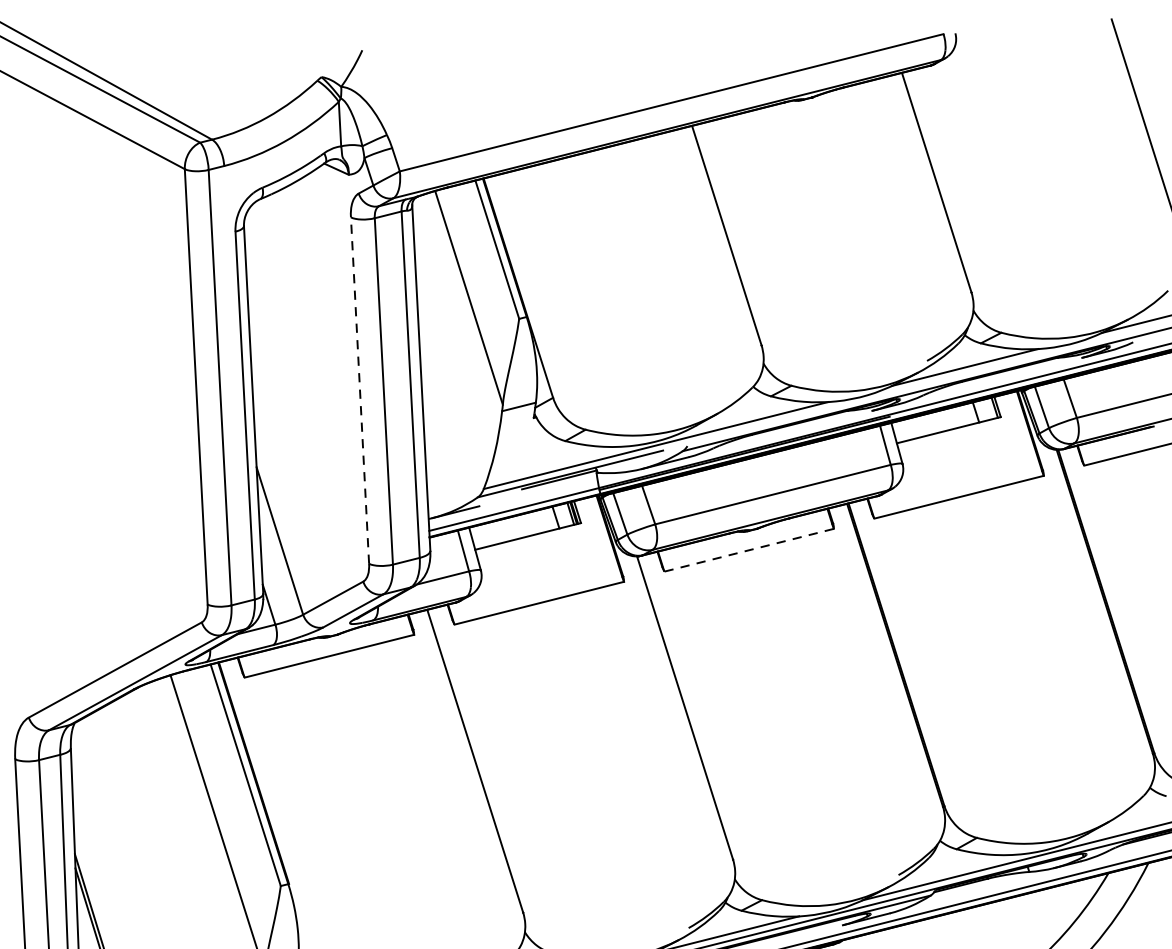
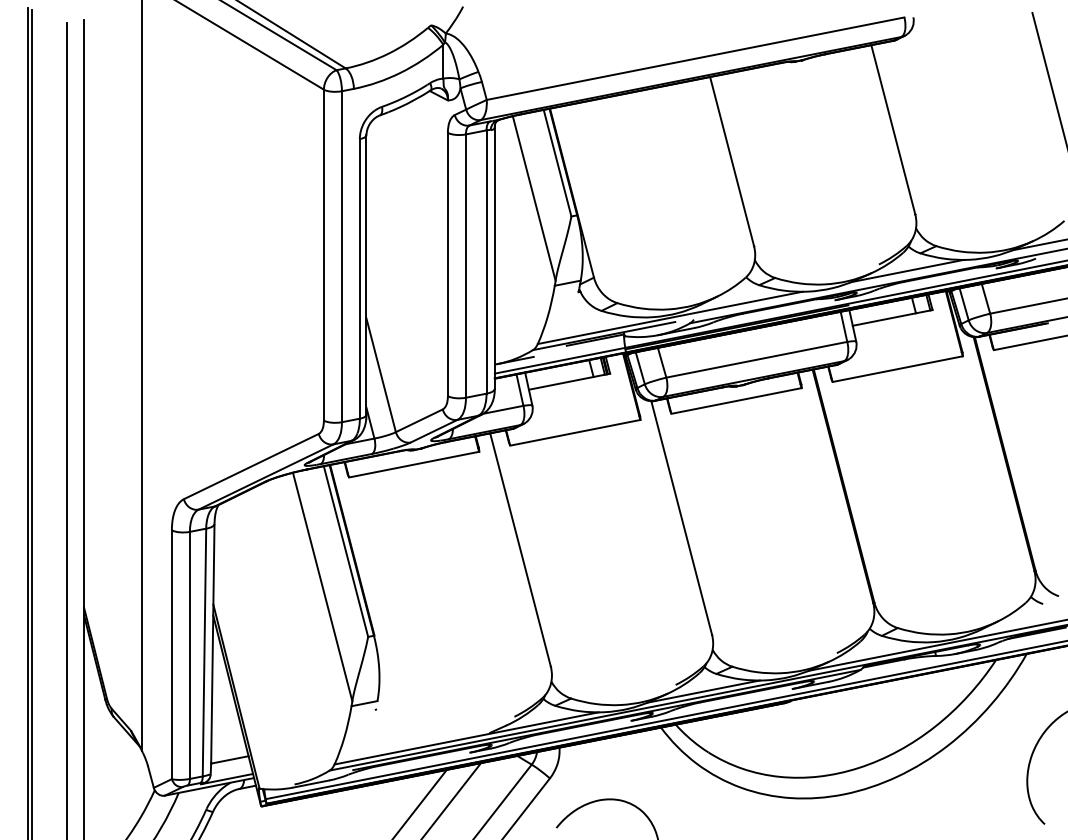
line: (359, 390) -> (447, 264), dashed -> solid
line: (750, 549) -> (737, 400), dashed -> solid

